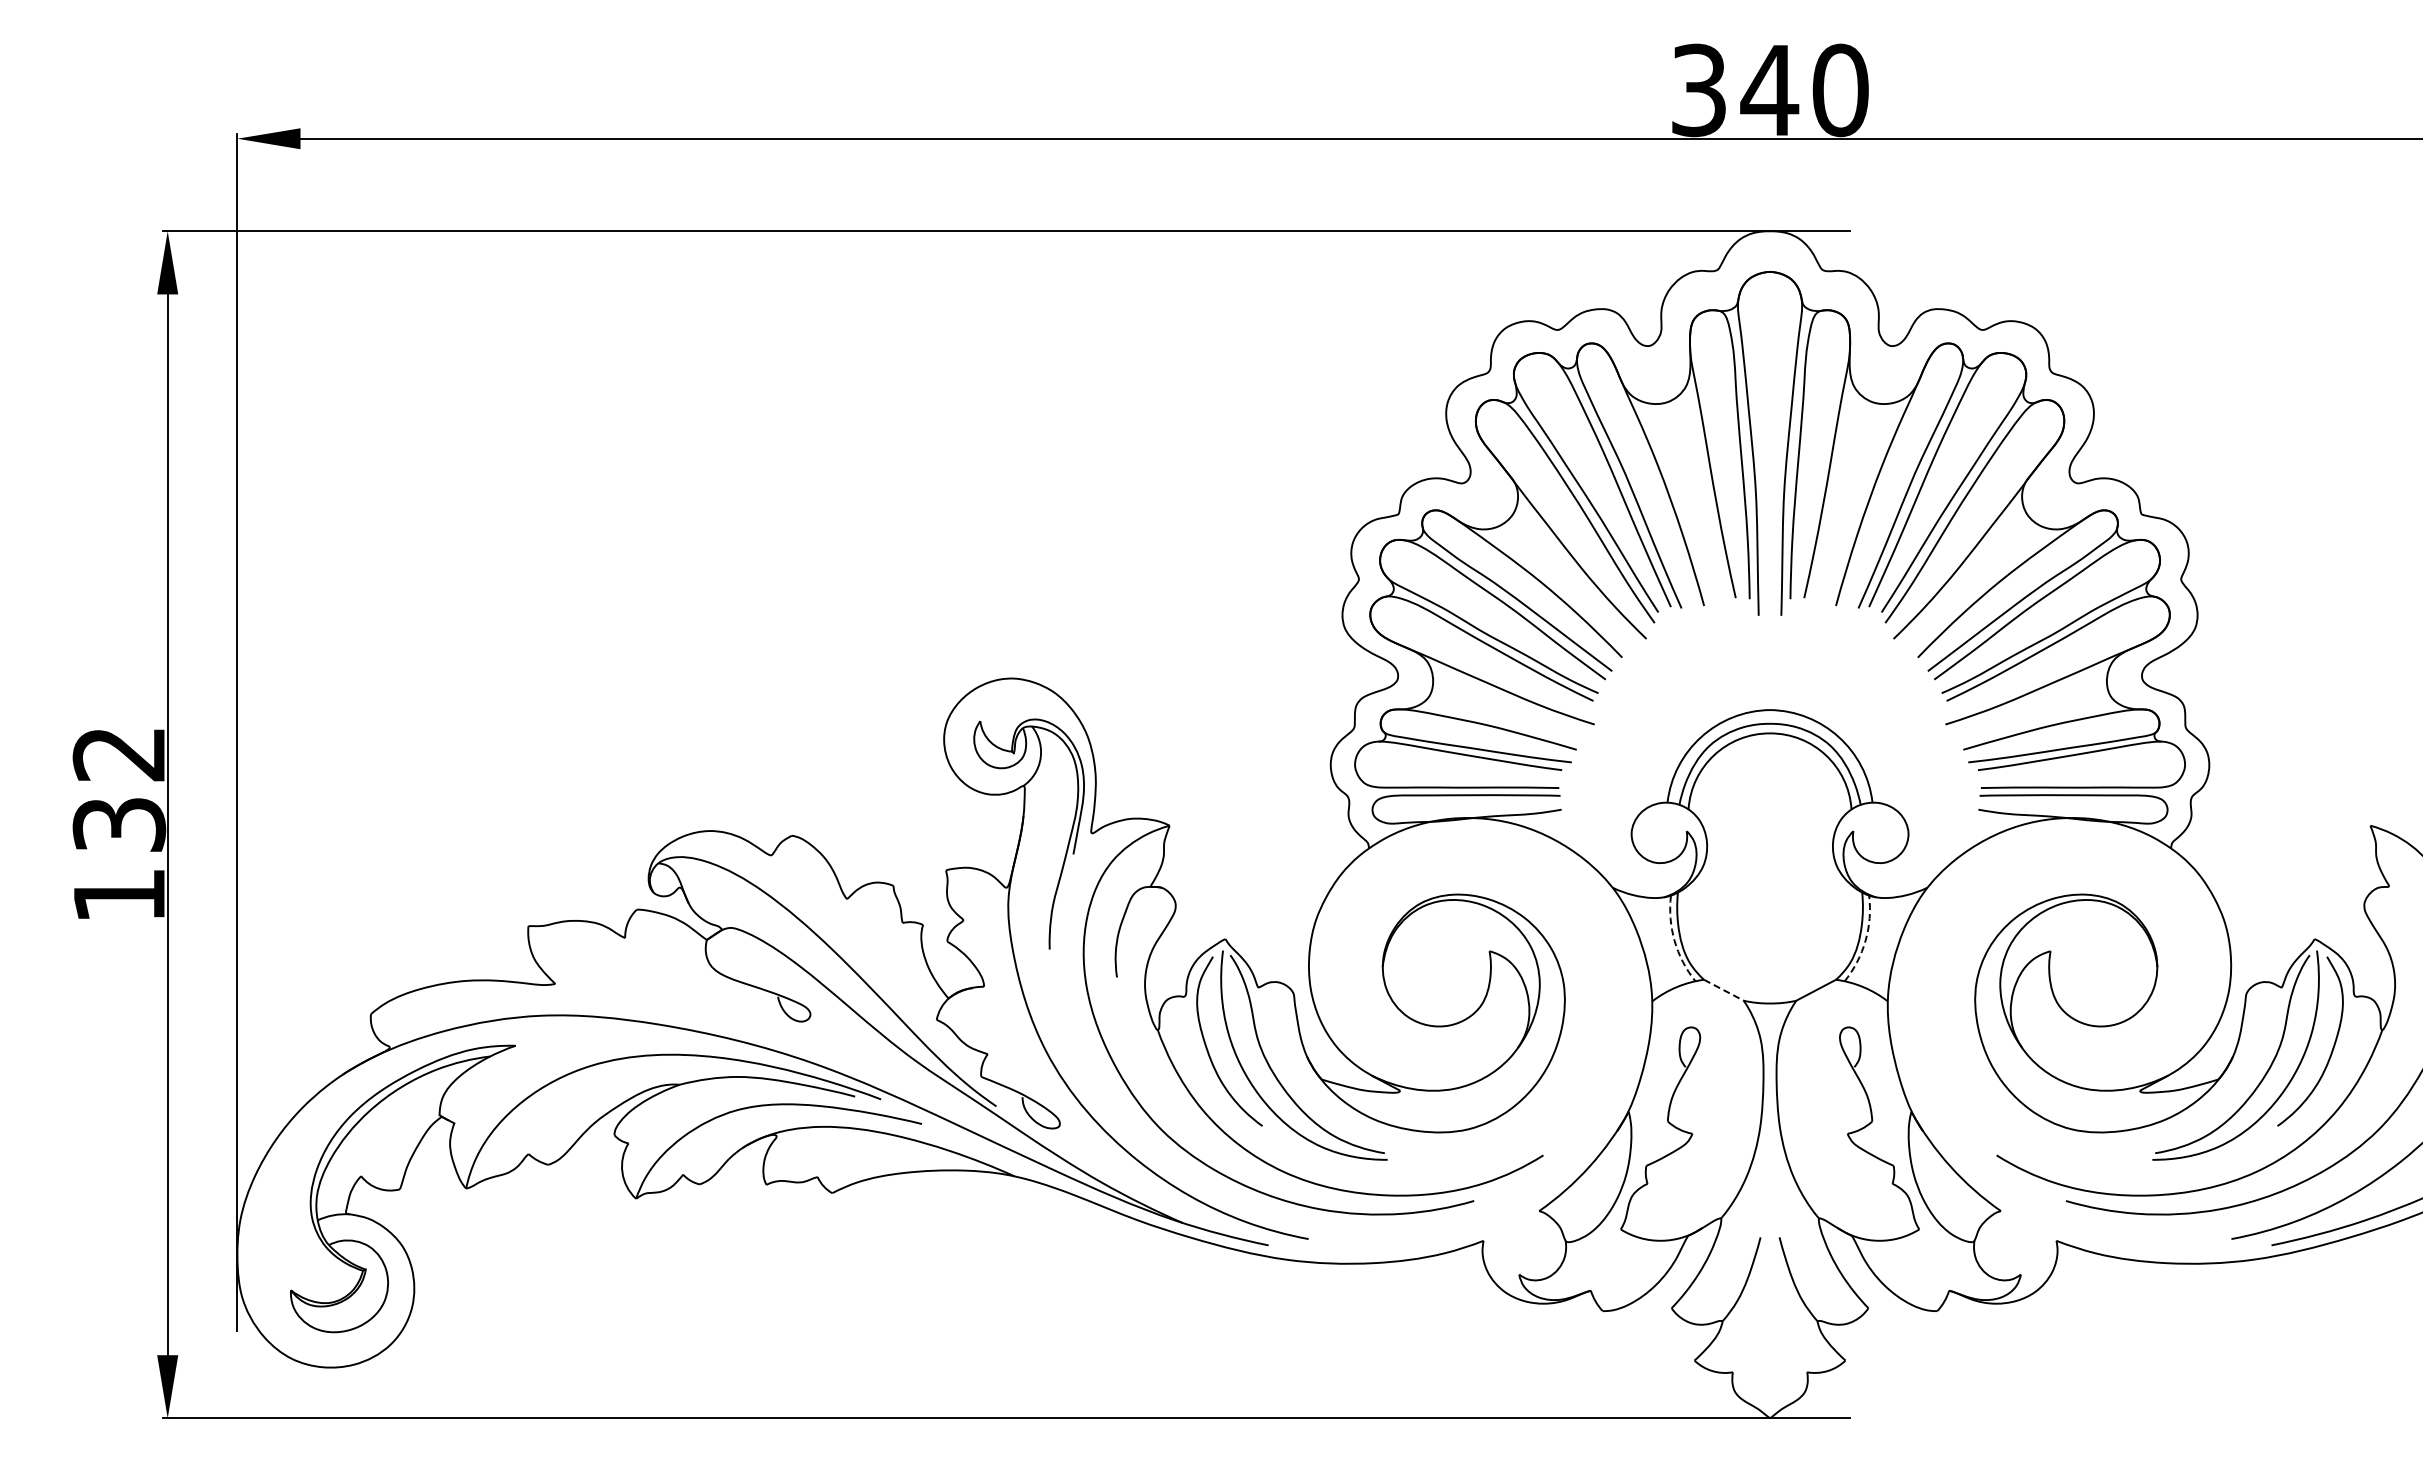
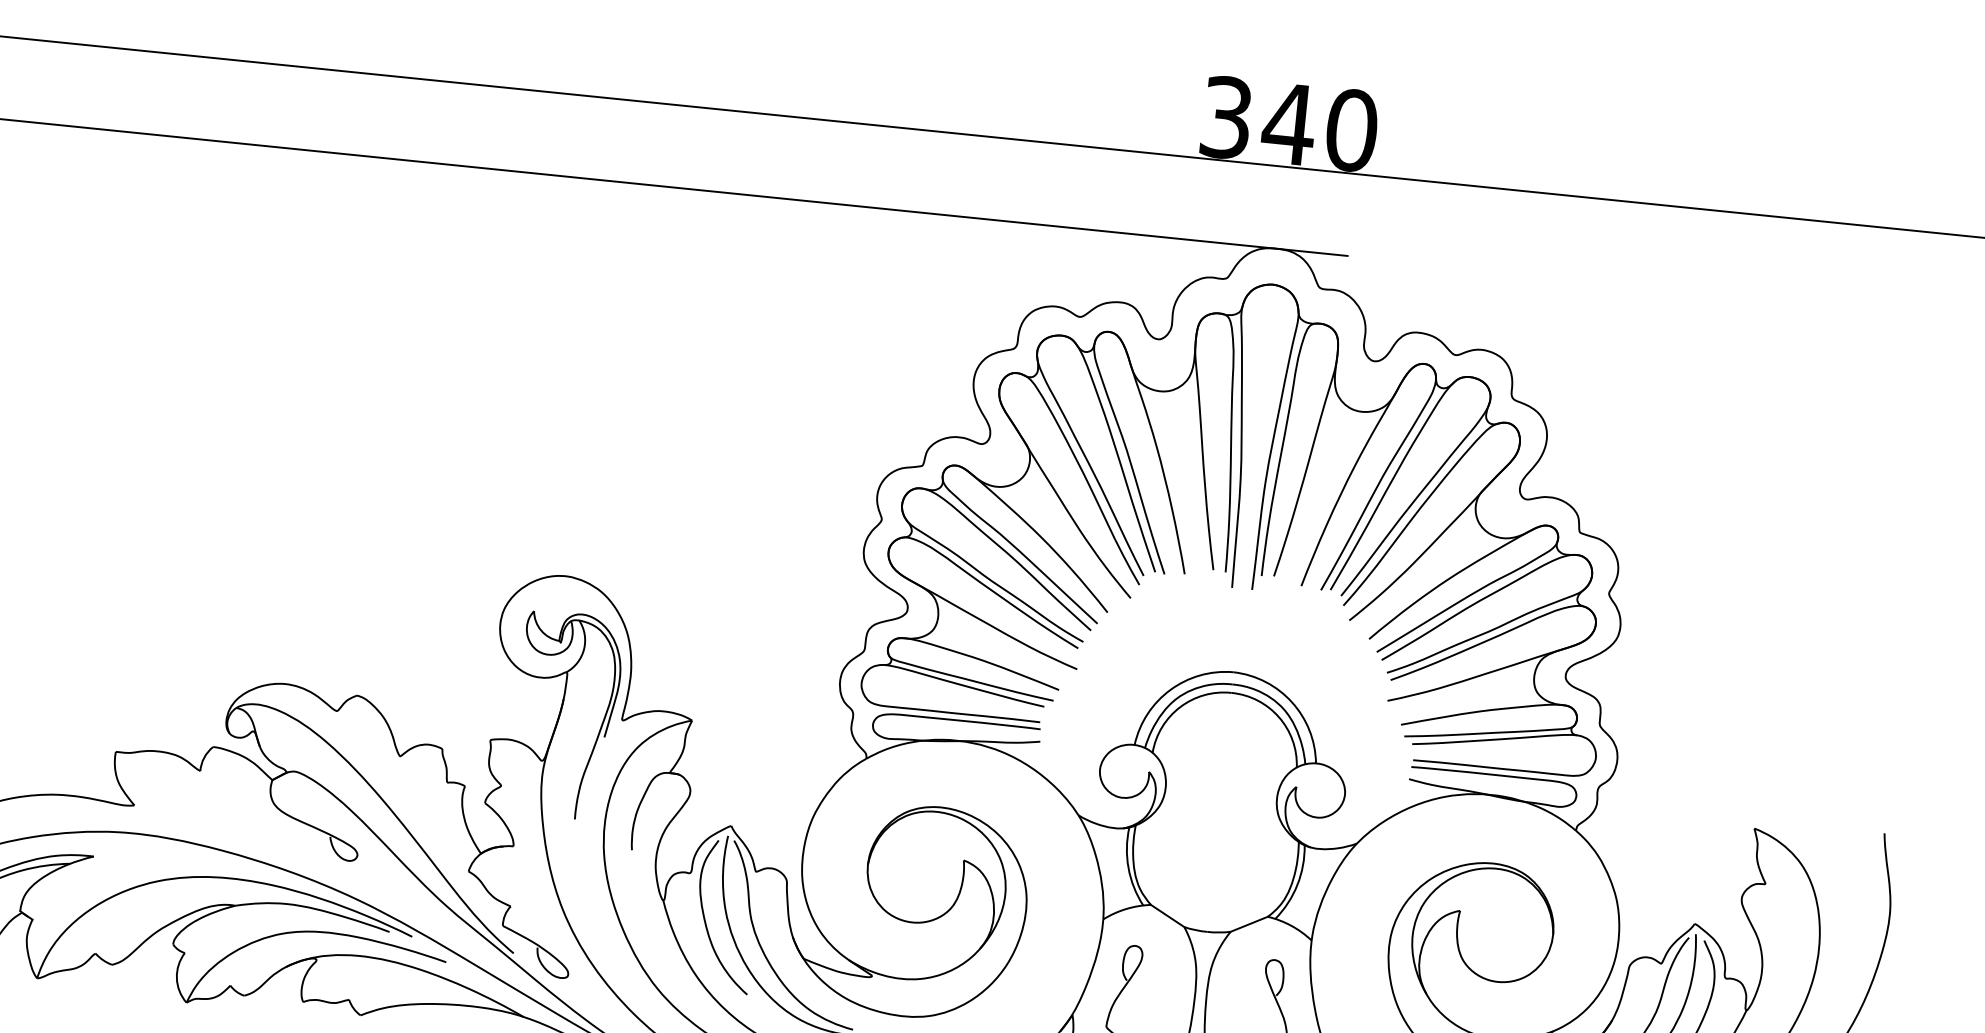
arc: (1674, 940) -> (1128, 867), dashed -> solid
arc: (1865, 940) -> (1297, 884), dashed -> solid
line: (1724, 990) -> (1168, 916), dashed -> solid

